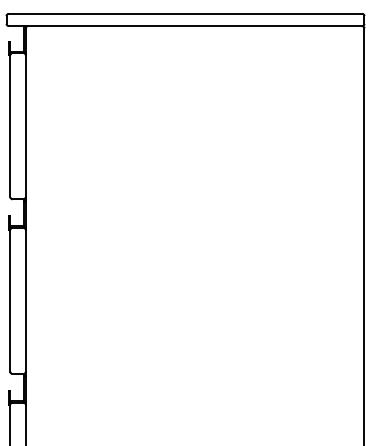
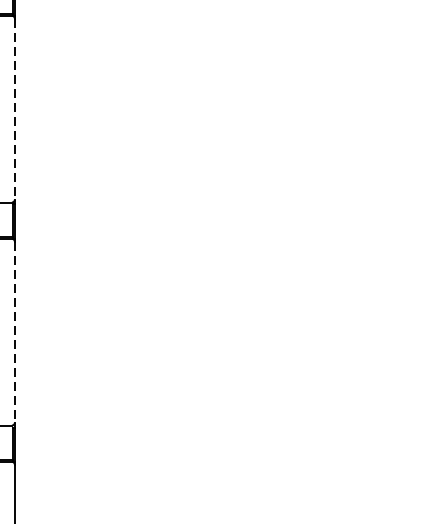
line: (25, 126) -> (14, 109), solid -> dashed
line: (25, 300) -> (14, 331), solid -> dashed

